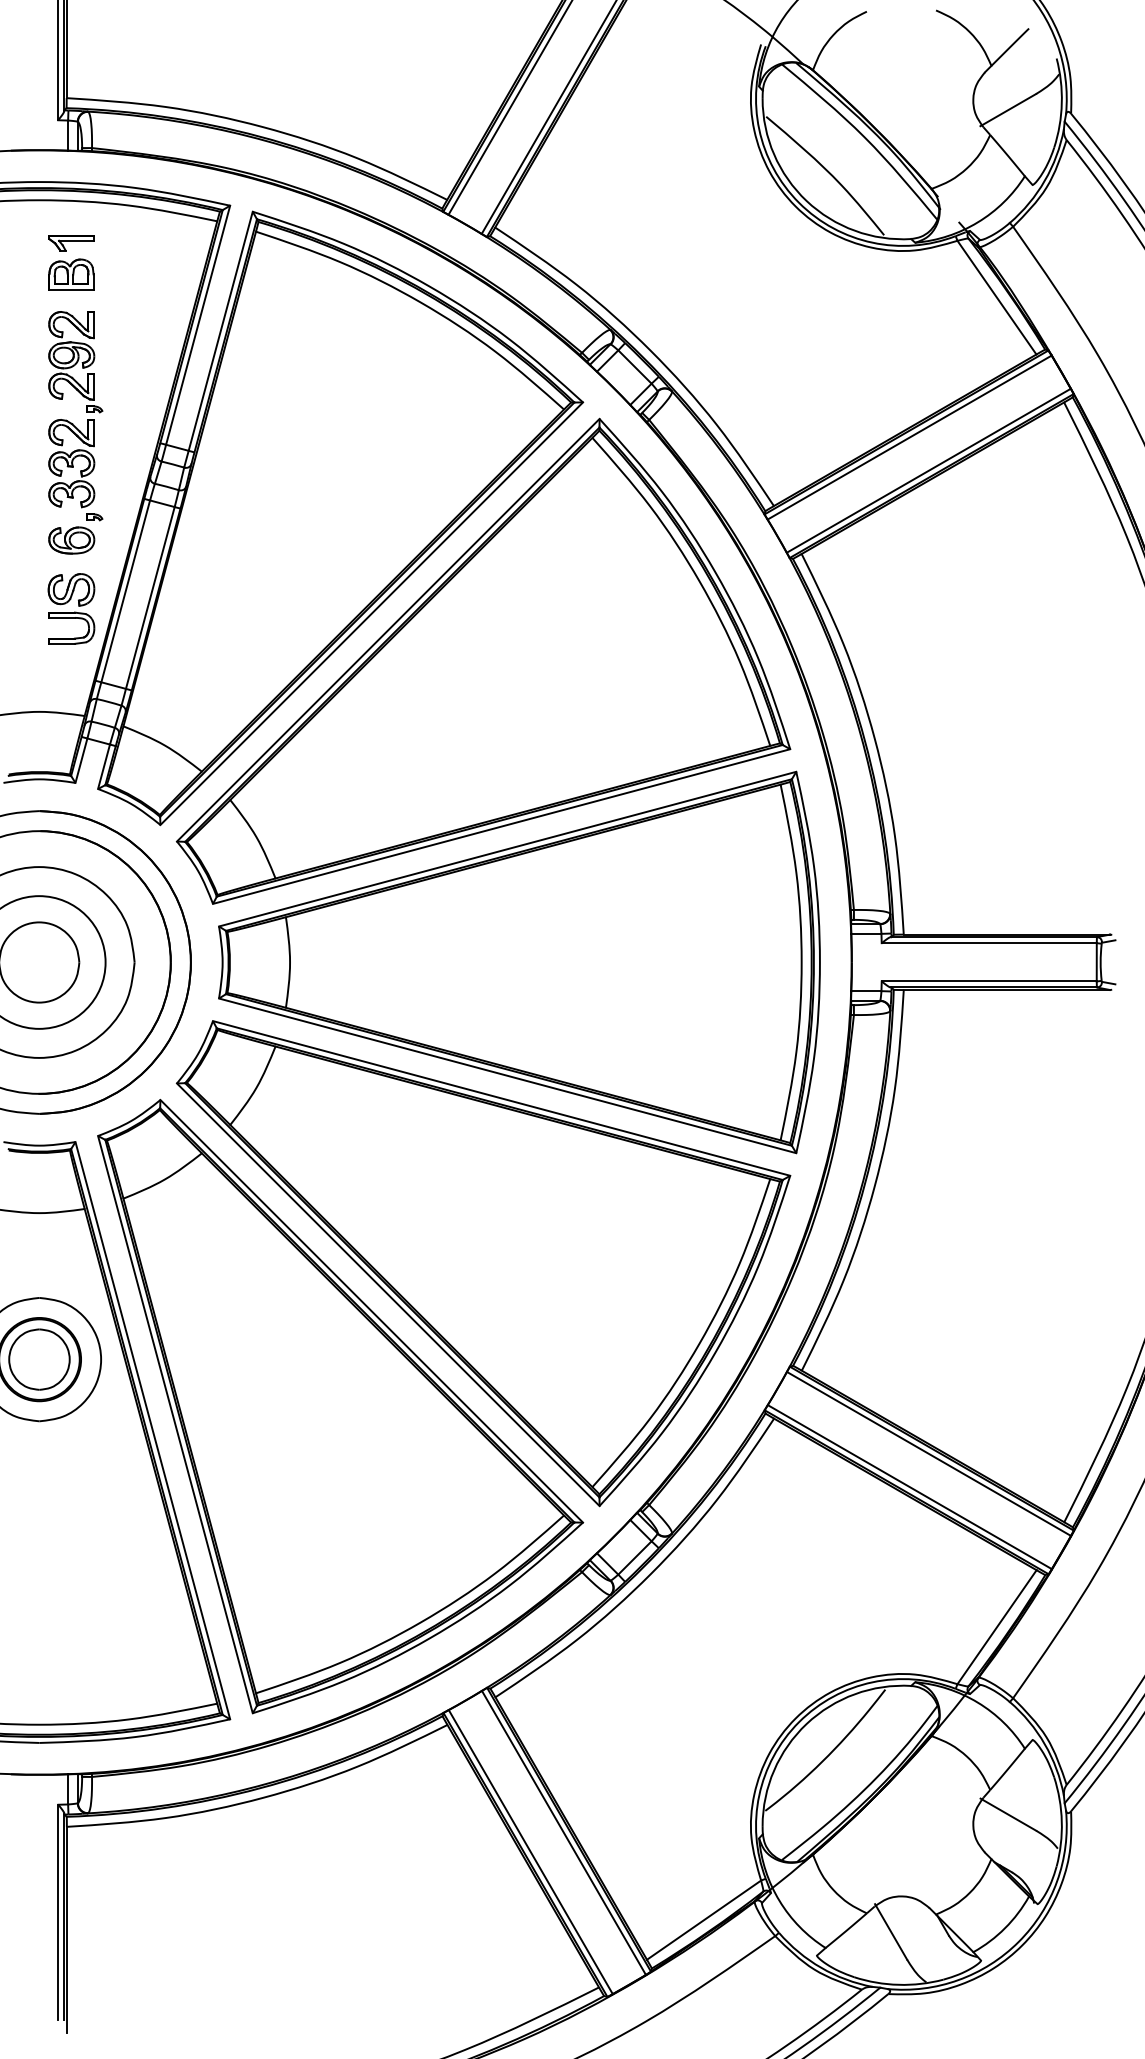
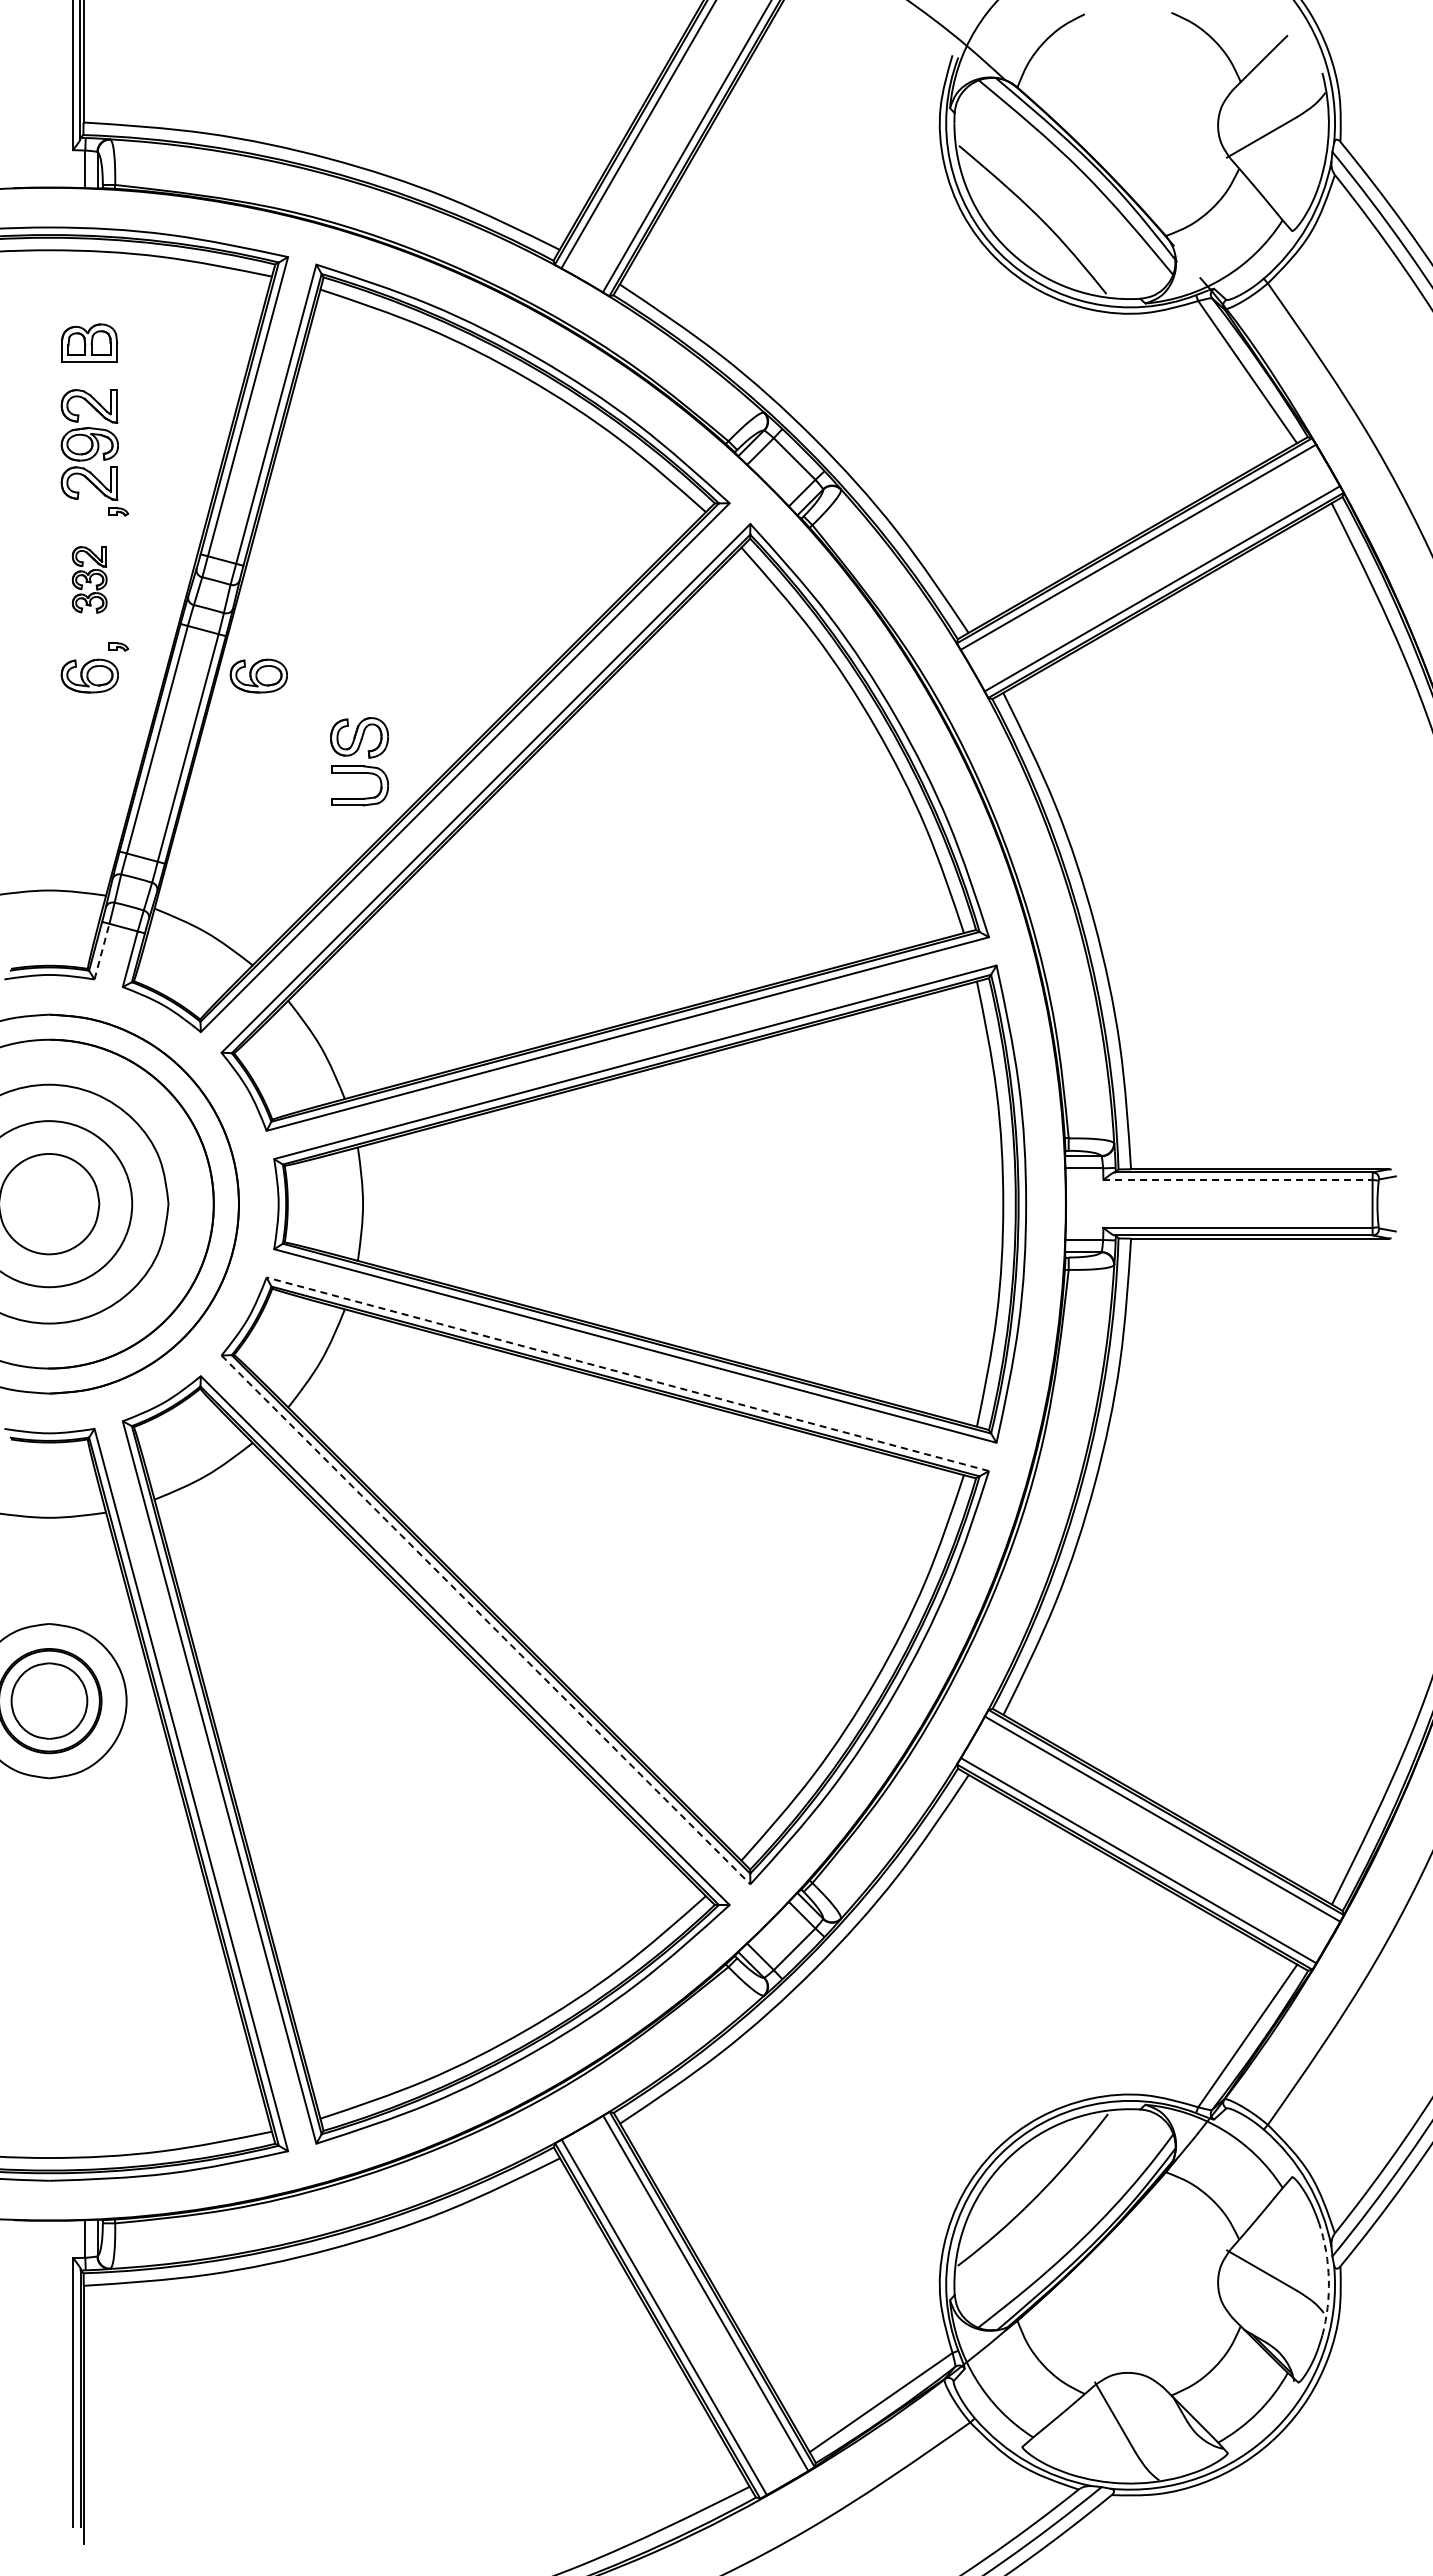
part: (70, 243) -> (88, 304), removed
part: (71, 463) -> (89, 579), size x0.6
part: (206, 540) -> (258, 675), added
part: (71, 608) -> (359, 761), moved
line: (81, 760) -> (102, 951), solid -> dashed
line: (989, 942) -> (1238, 1179), solid -> dashed
line: (501, 1098) -> (627, 1374), solid -> dashed
line: (387, 1294) -> (485, 1619), solid -> dashed
arc: (1061, 1821) -> (1328, 2279), solid -> dashed

